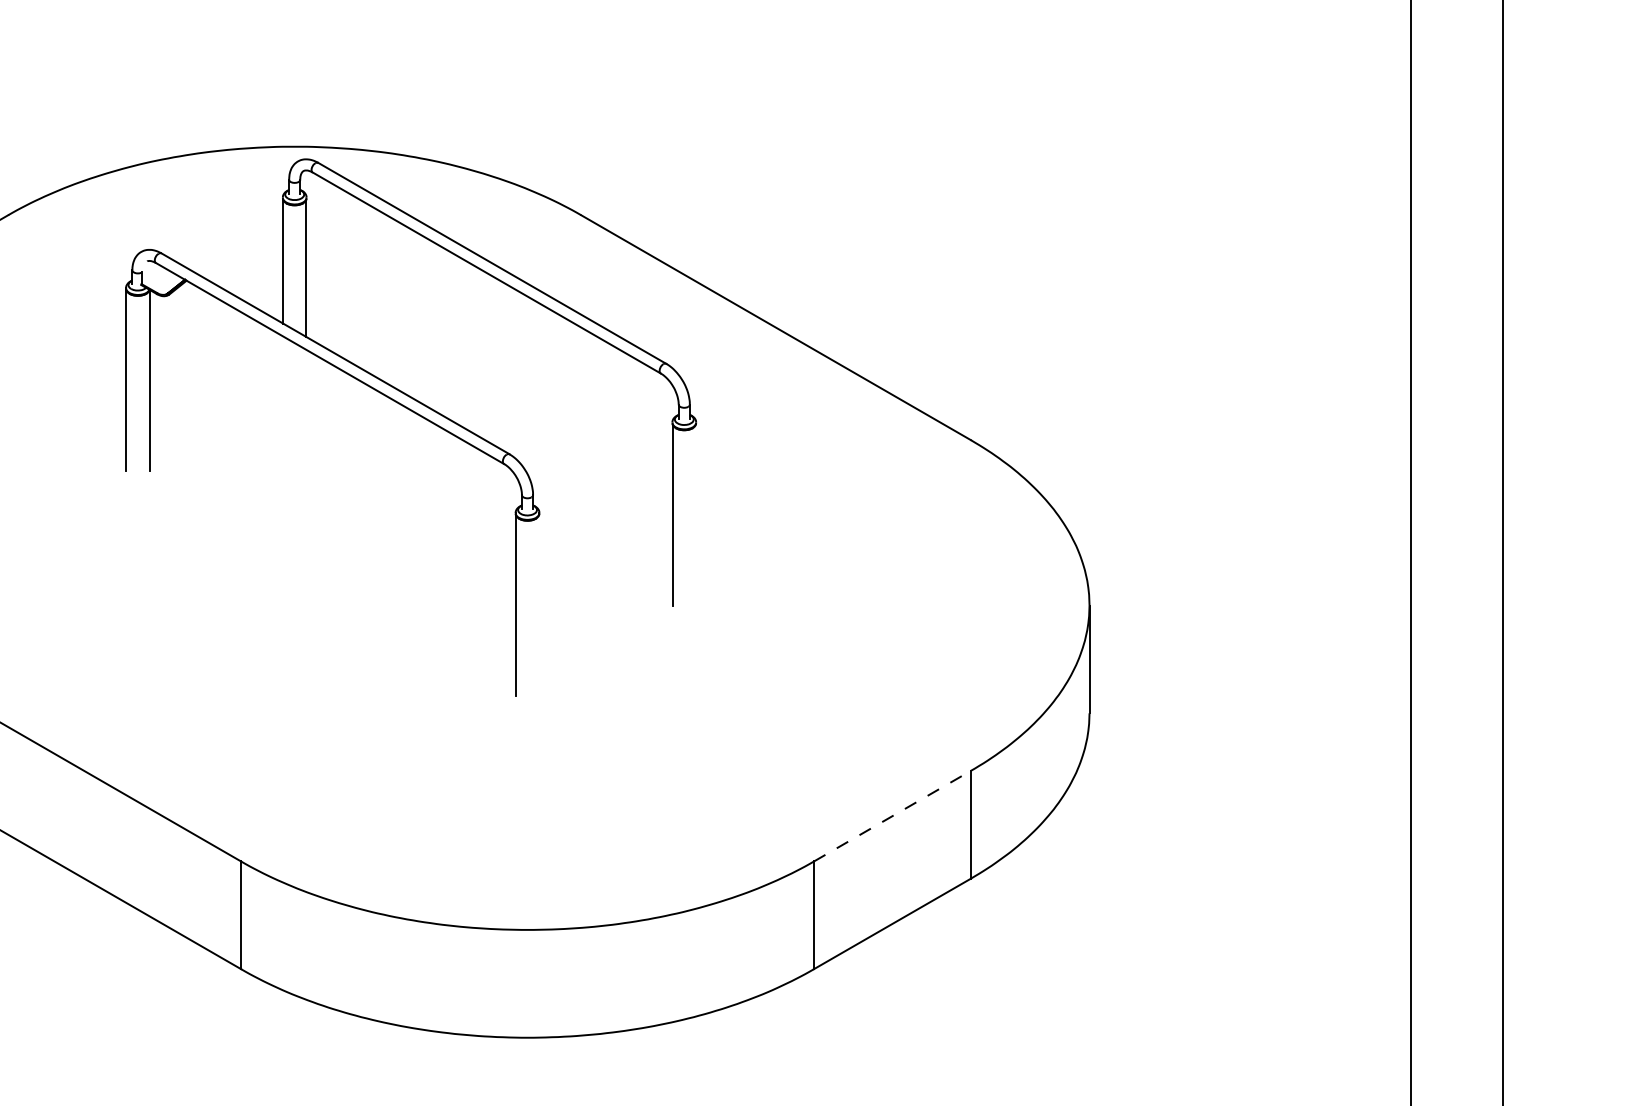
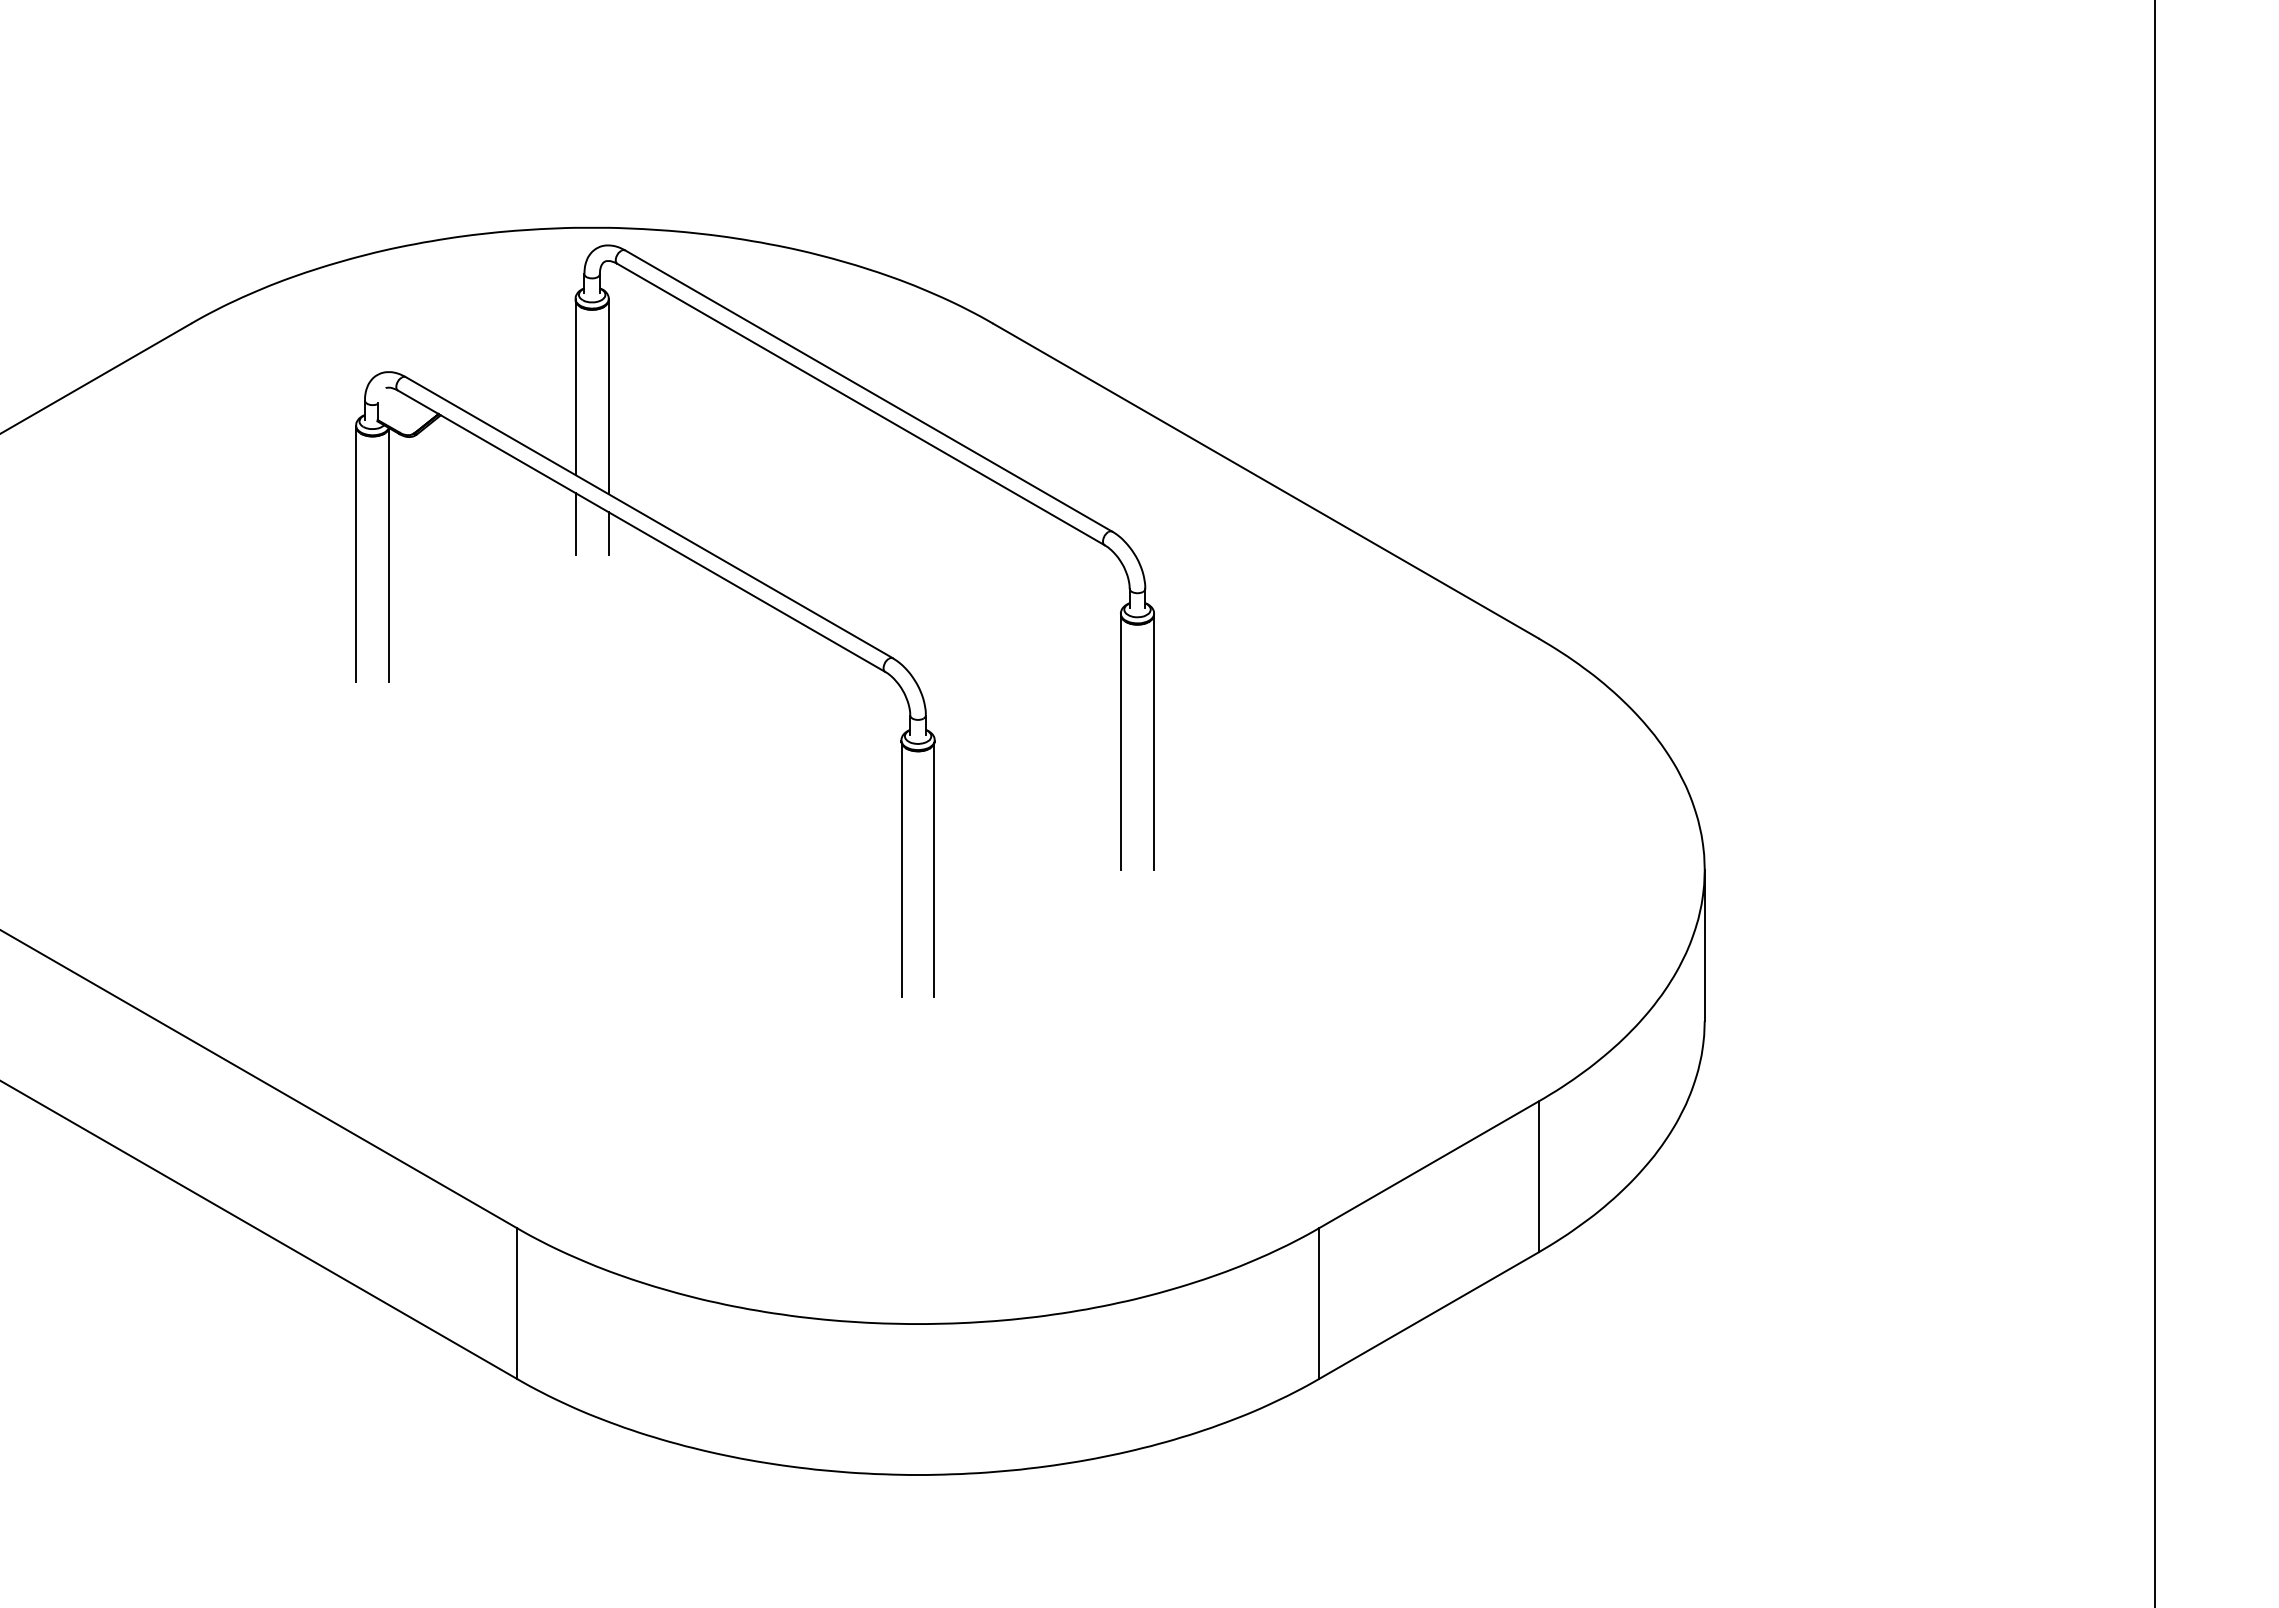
line: (282, 358) -> (575, 524), added
line: (306, 365) -> (608, 533), added
line: (695, 514) -> (1153, 742), added
line: (539, 605) -> (934, 869), added
line: (892, 815) -> (1428, 1164), dashed -> solid

